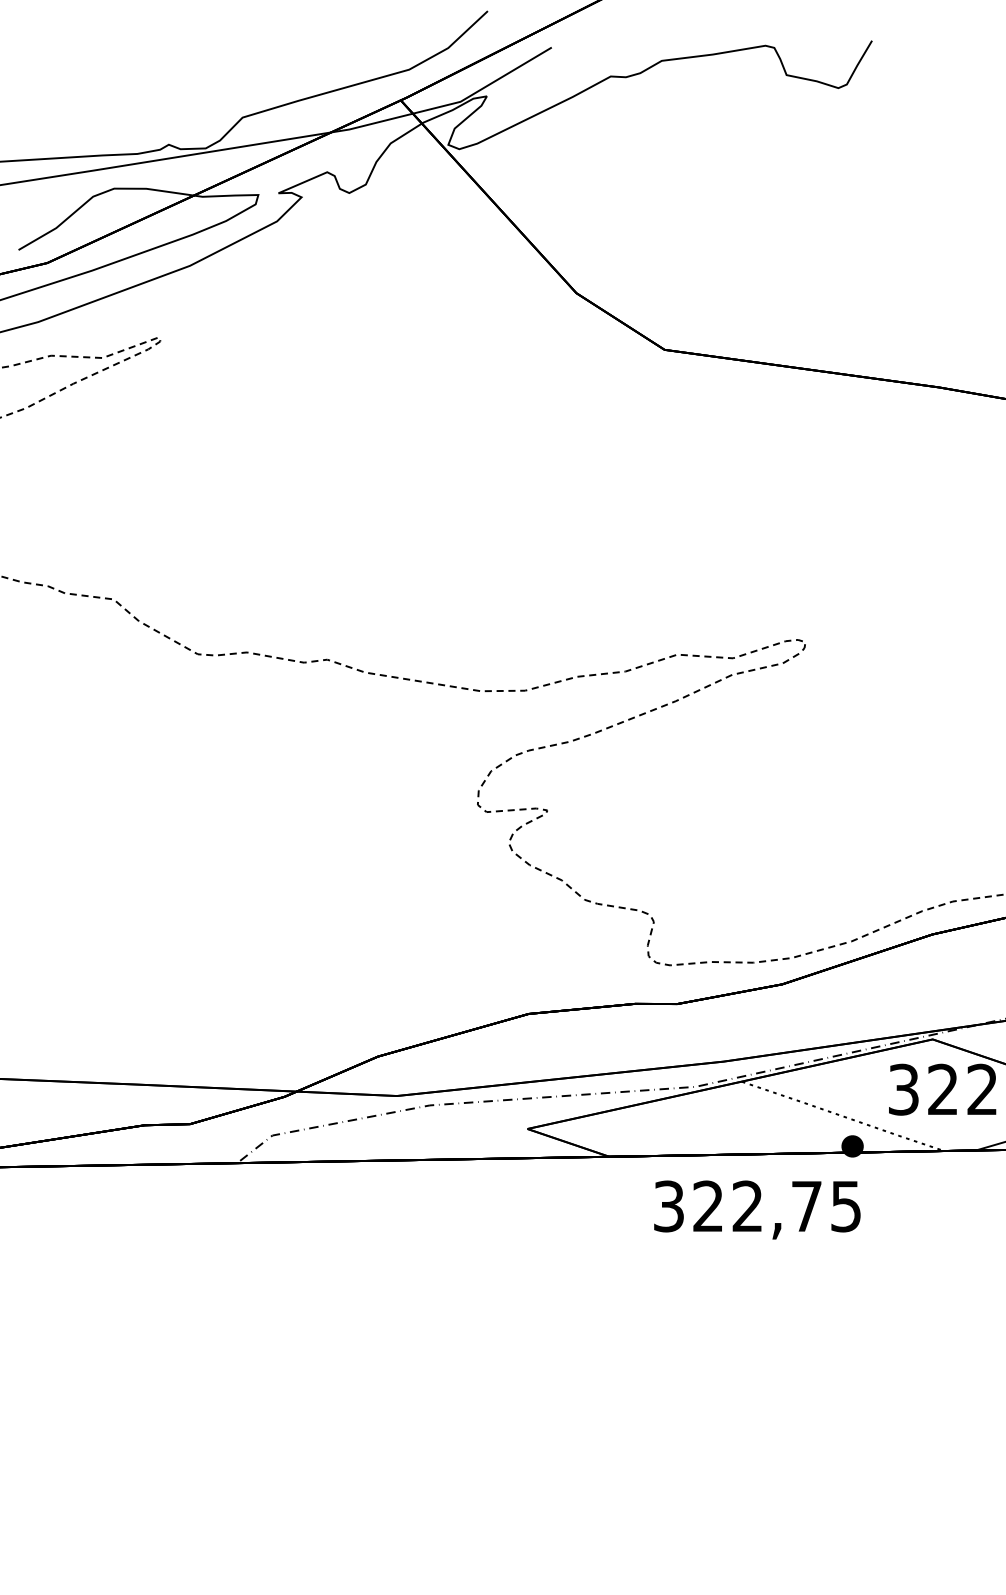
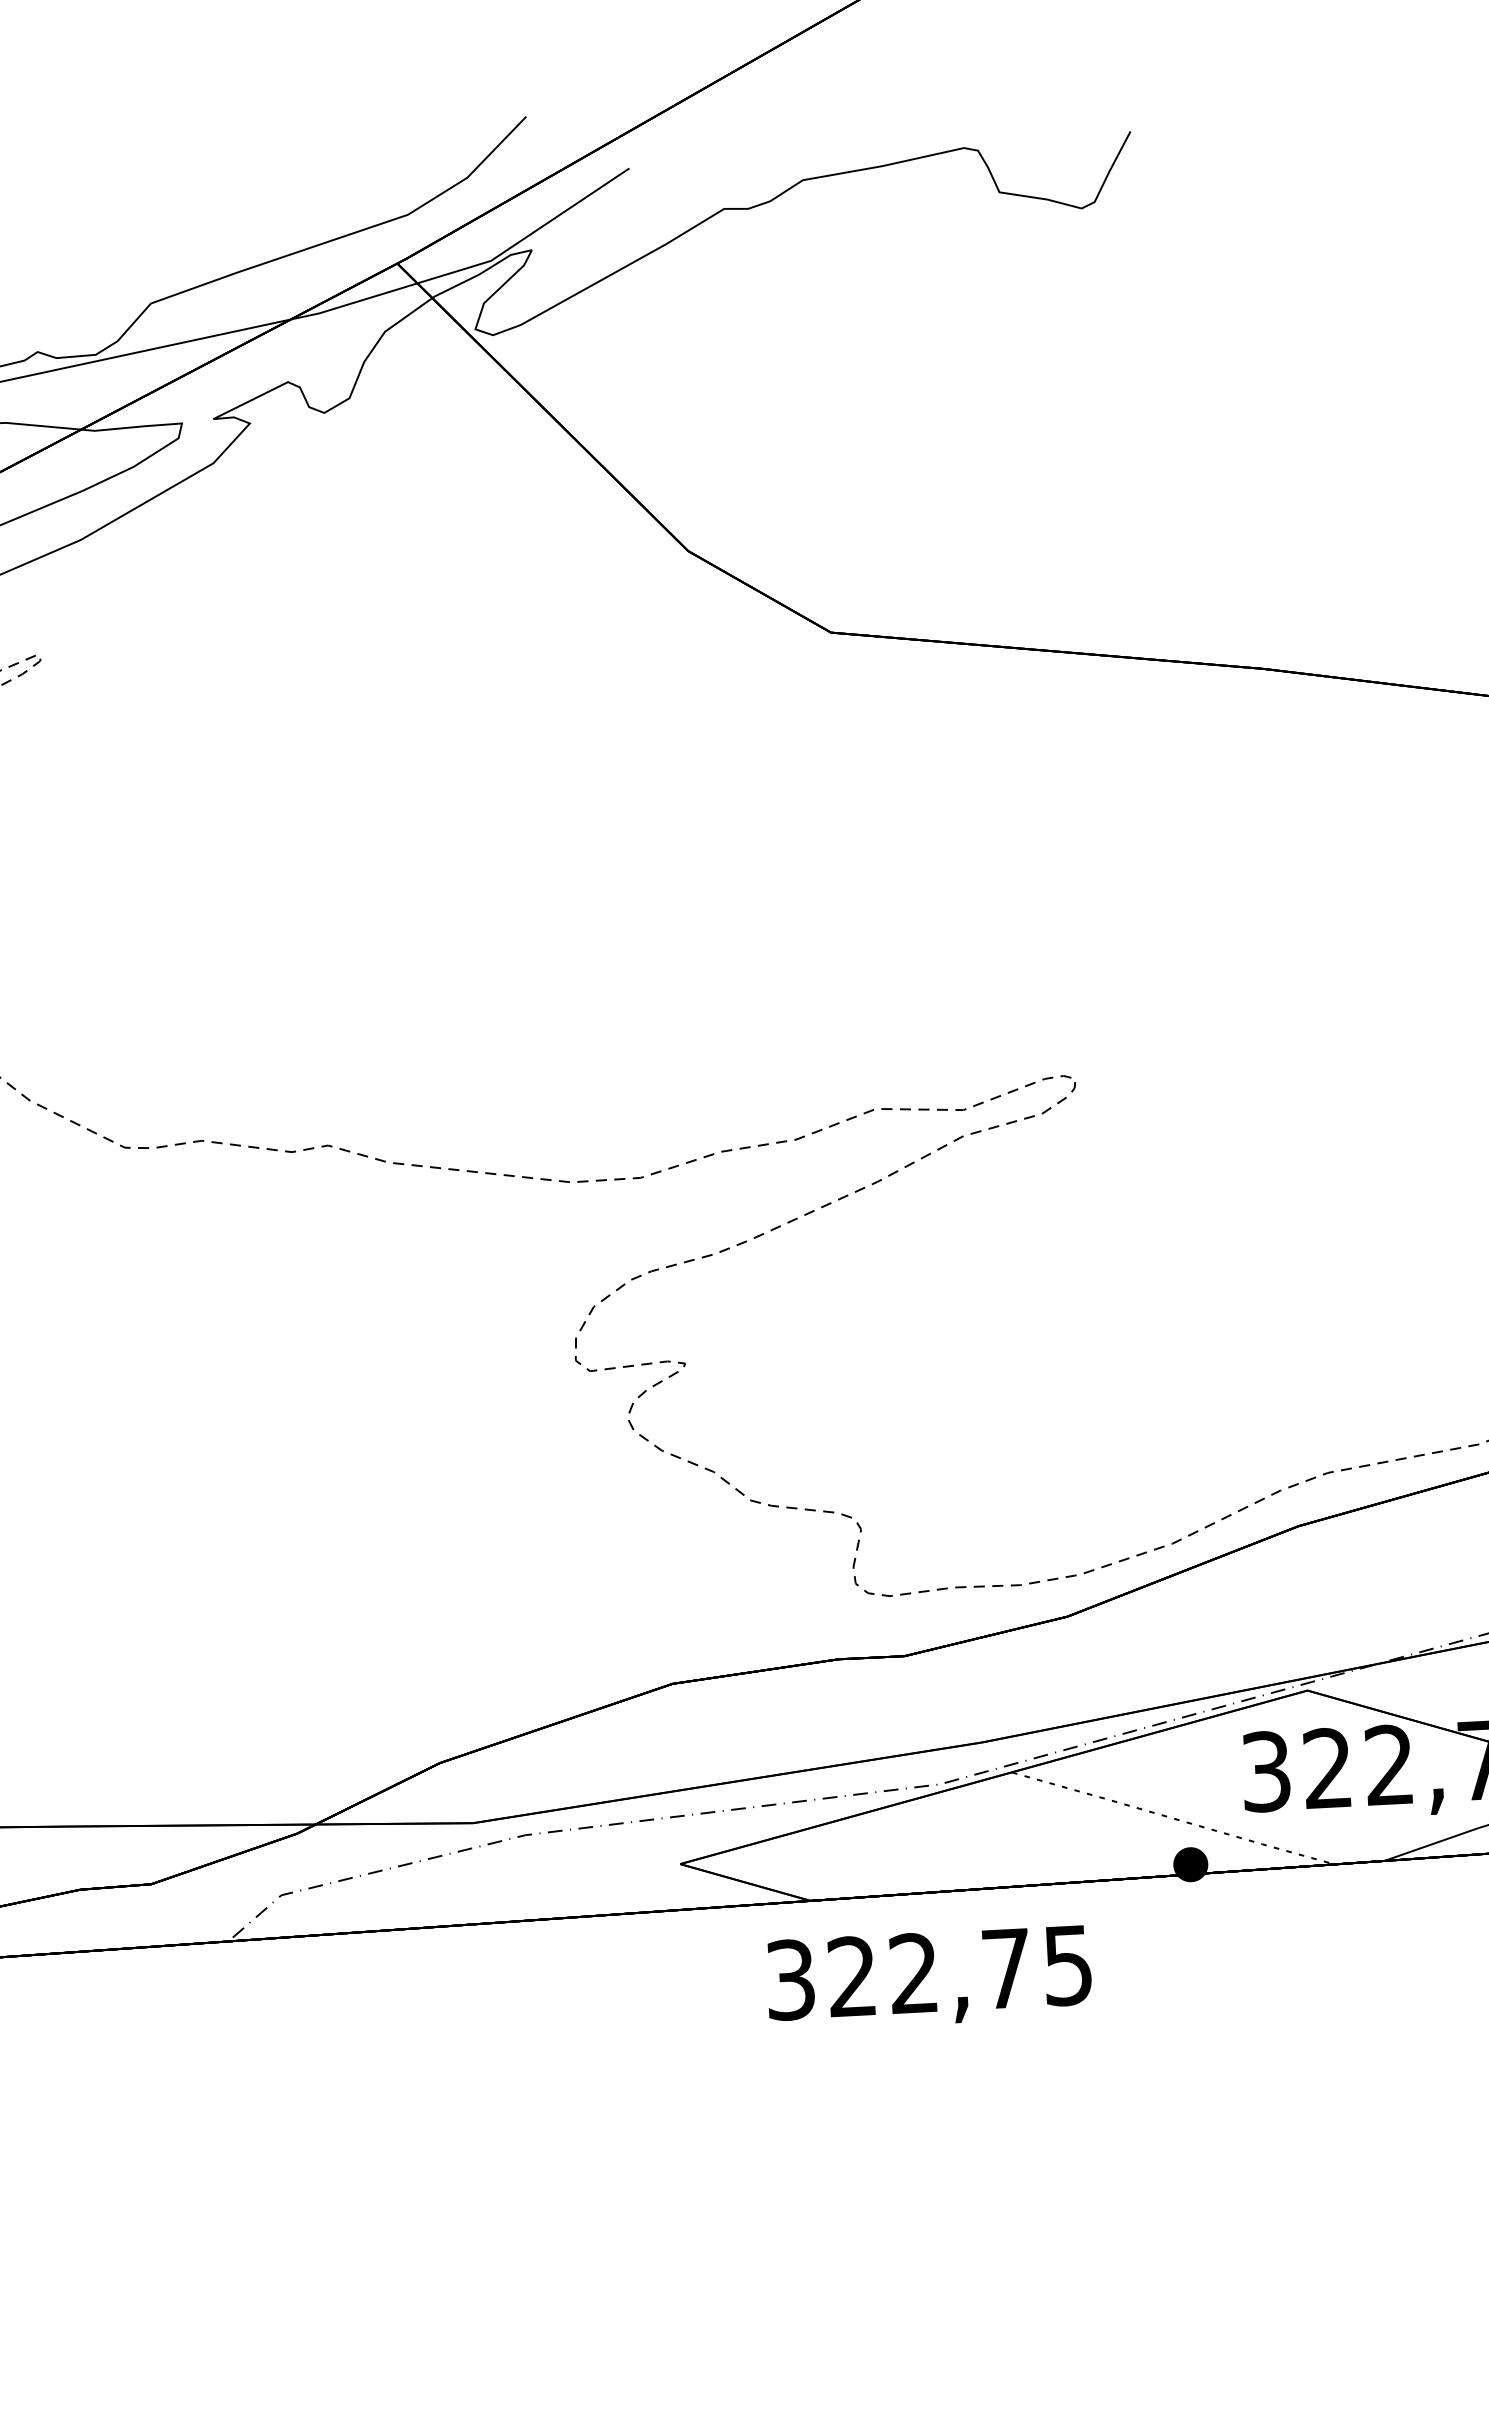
text: (757, 1209) -> (929, 1977), moved

